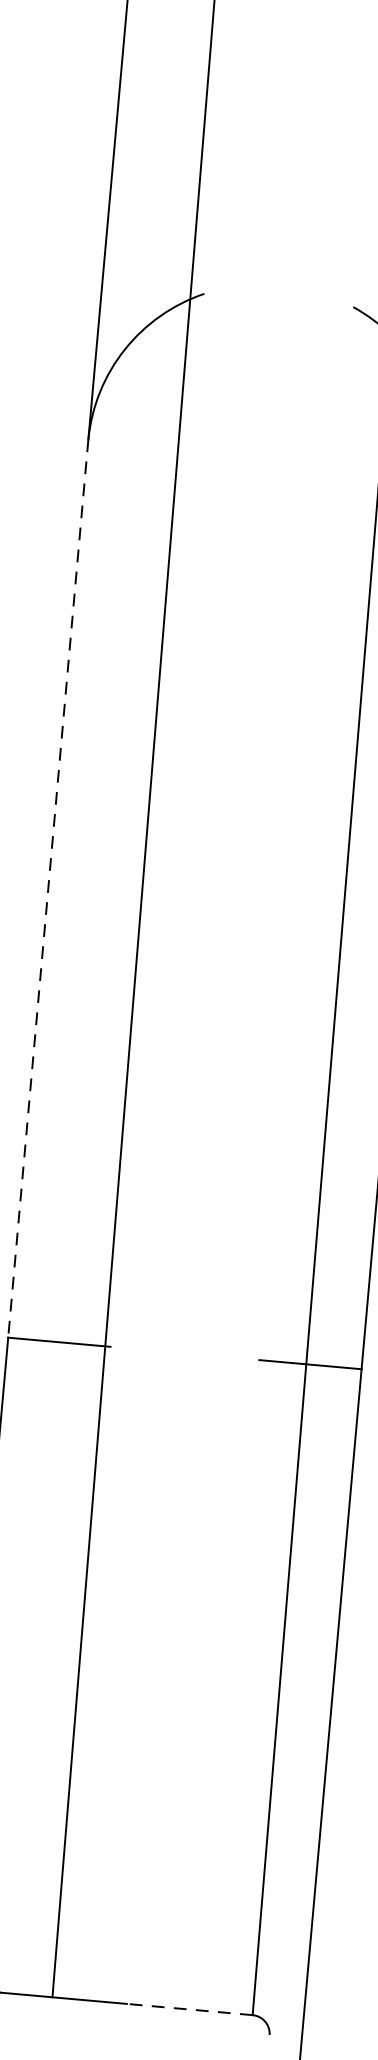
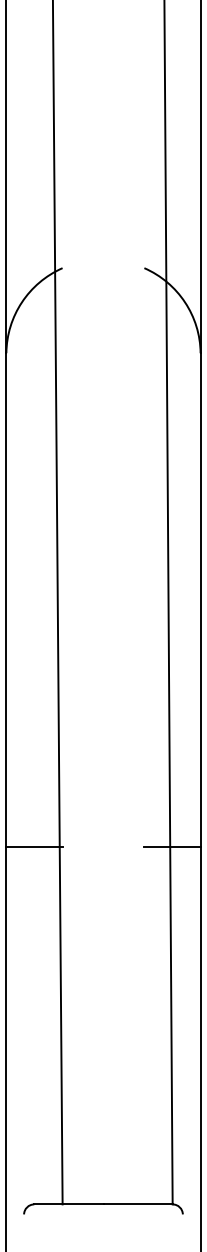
line: (48, 889) -> (6, 600), dashed -> solid
line: (190, 2009) -> (138, 1204), dashed -> solid

